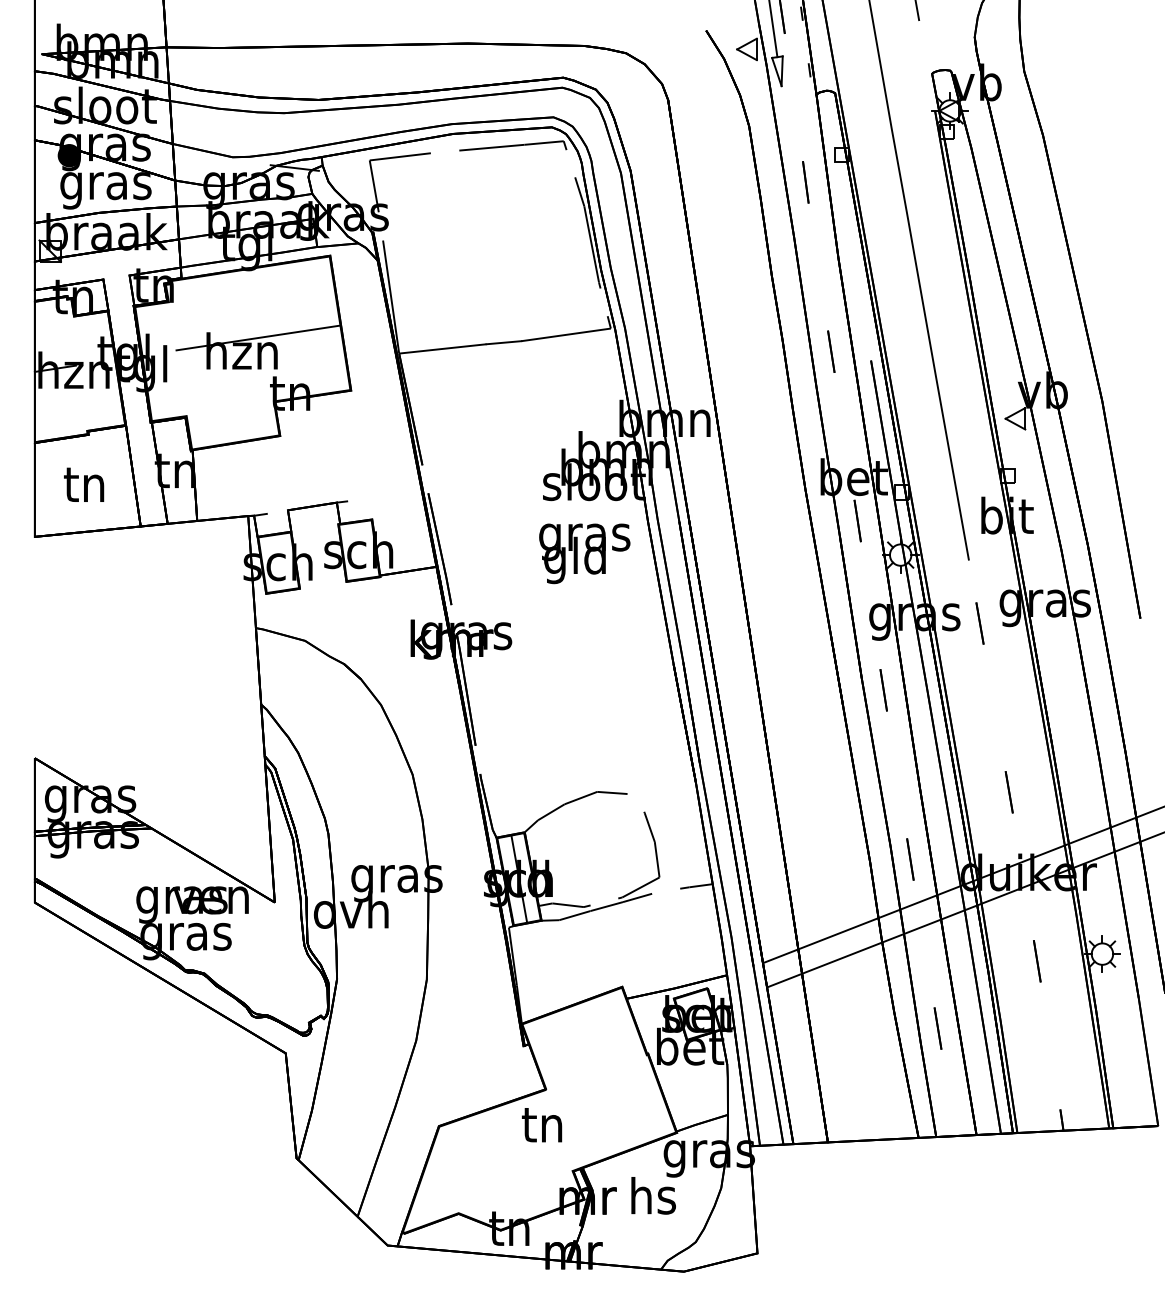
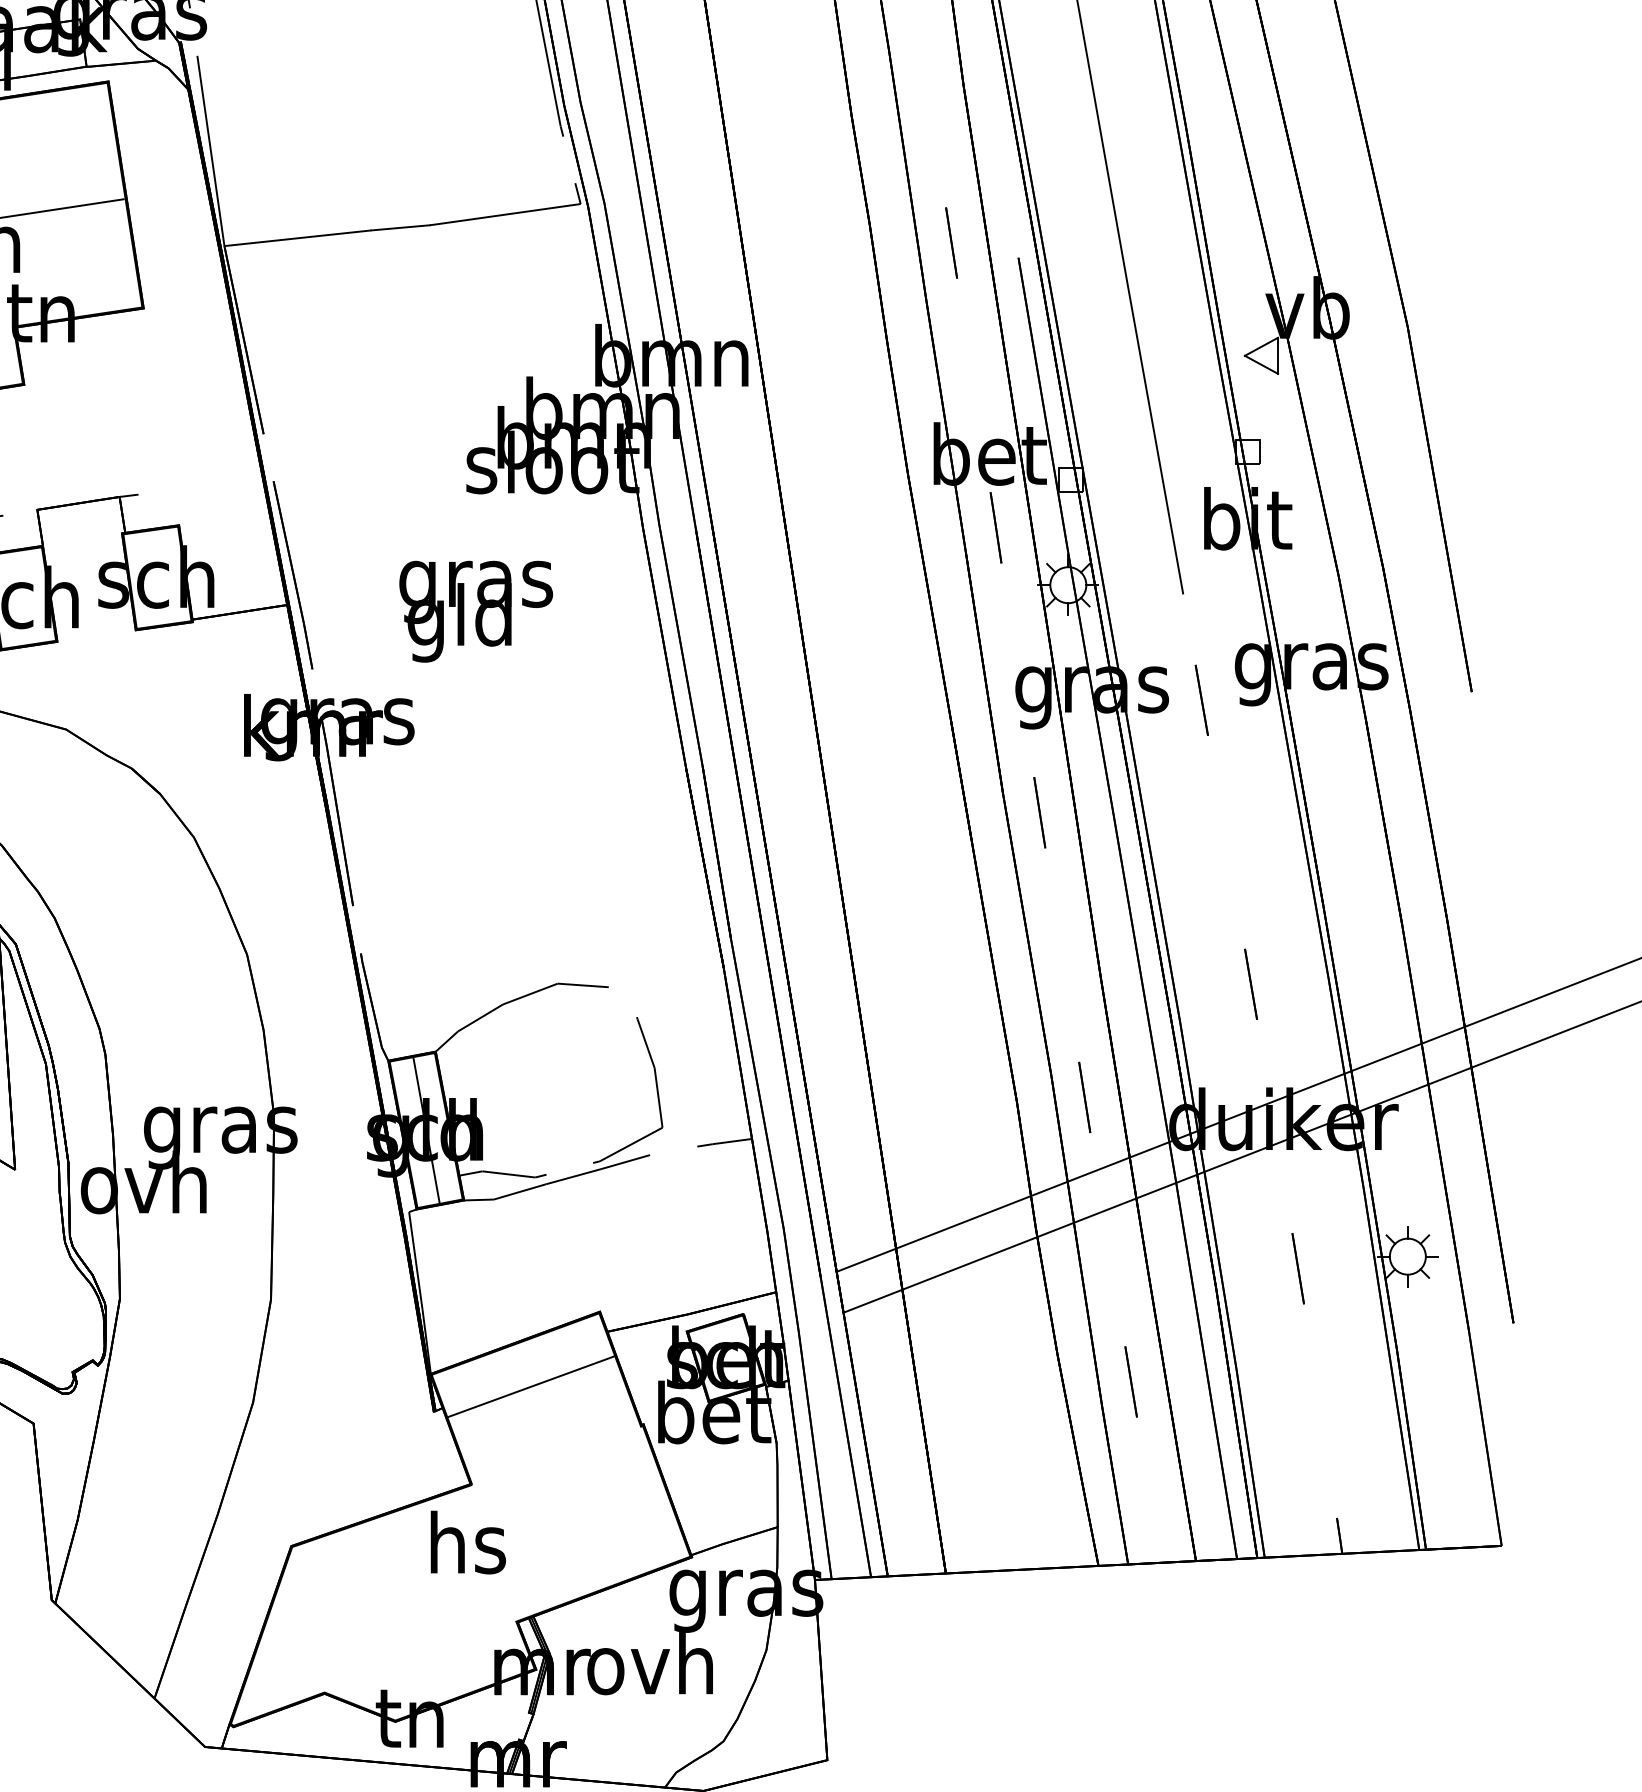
text: (584, 553) -> (475, 611), moved
line: (581, 1031) -> (531, 1386), added
text: (543, 1123) -> (467, 1541), tn -> hs
text: (651, 1195) -> (649, 1662), hs -> ovh

